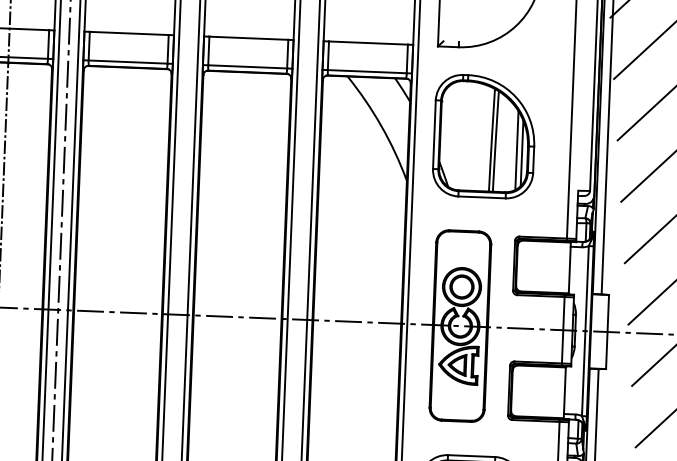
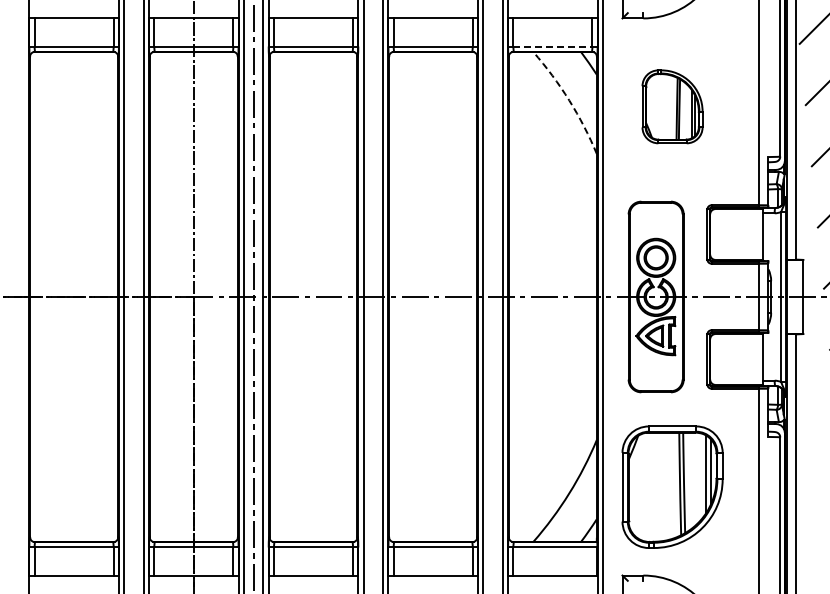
line: (367, 71) -> (553, 46), solid -> dashed
arc: (381, 126) -> (569, 100), solid -> dashed
part: (484, 136) -> (672, 106), size x0.6

